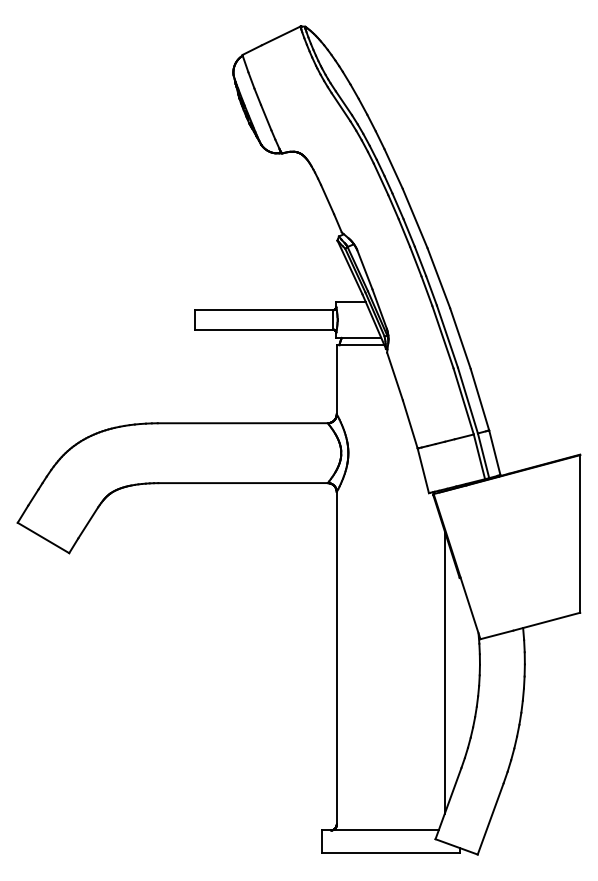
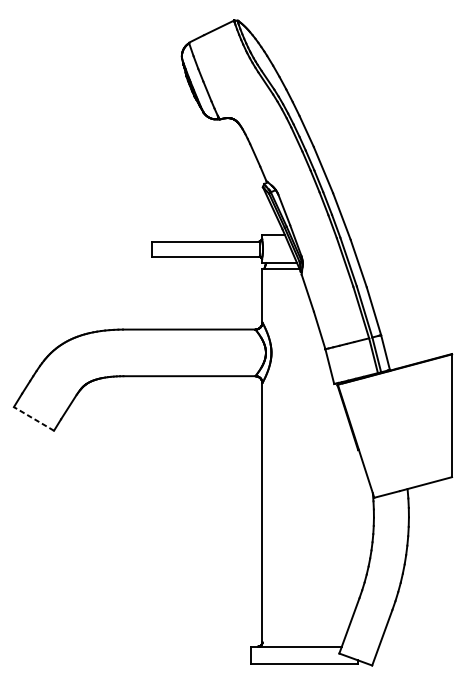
line: (43, 538) -> (33, 419), solid -> dashed
line: (444, 672) -> (346, 523), removed

